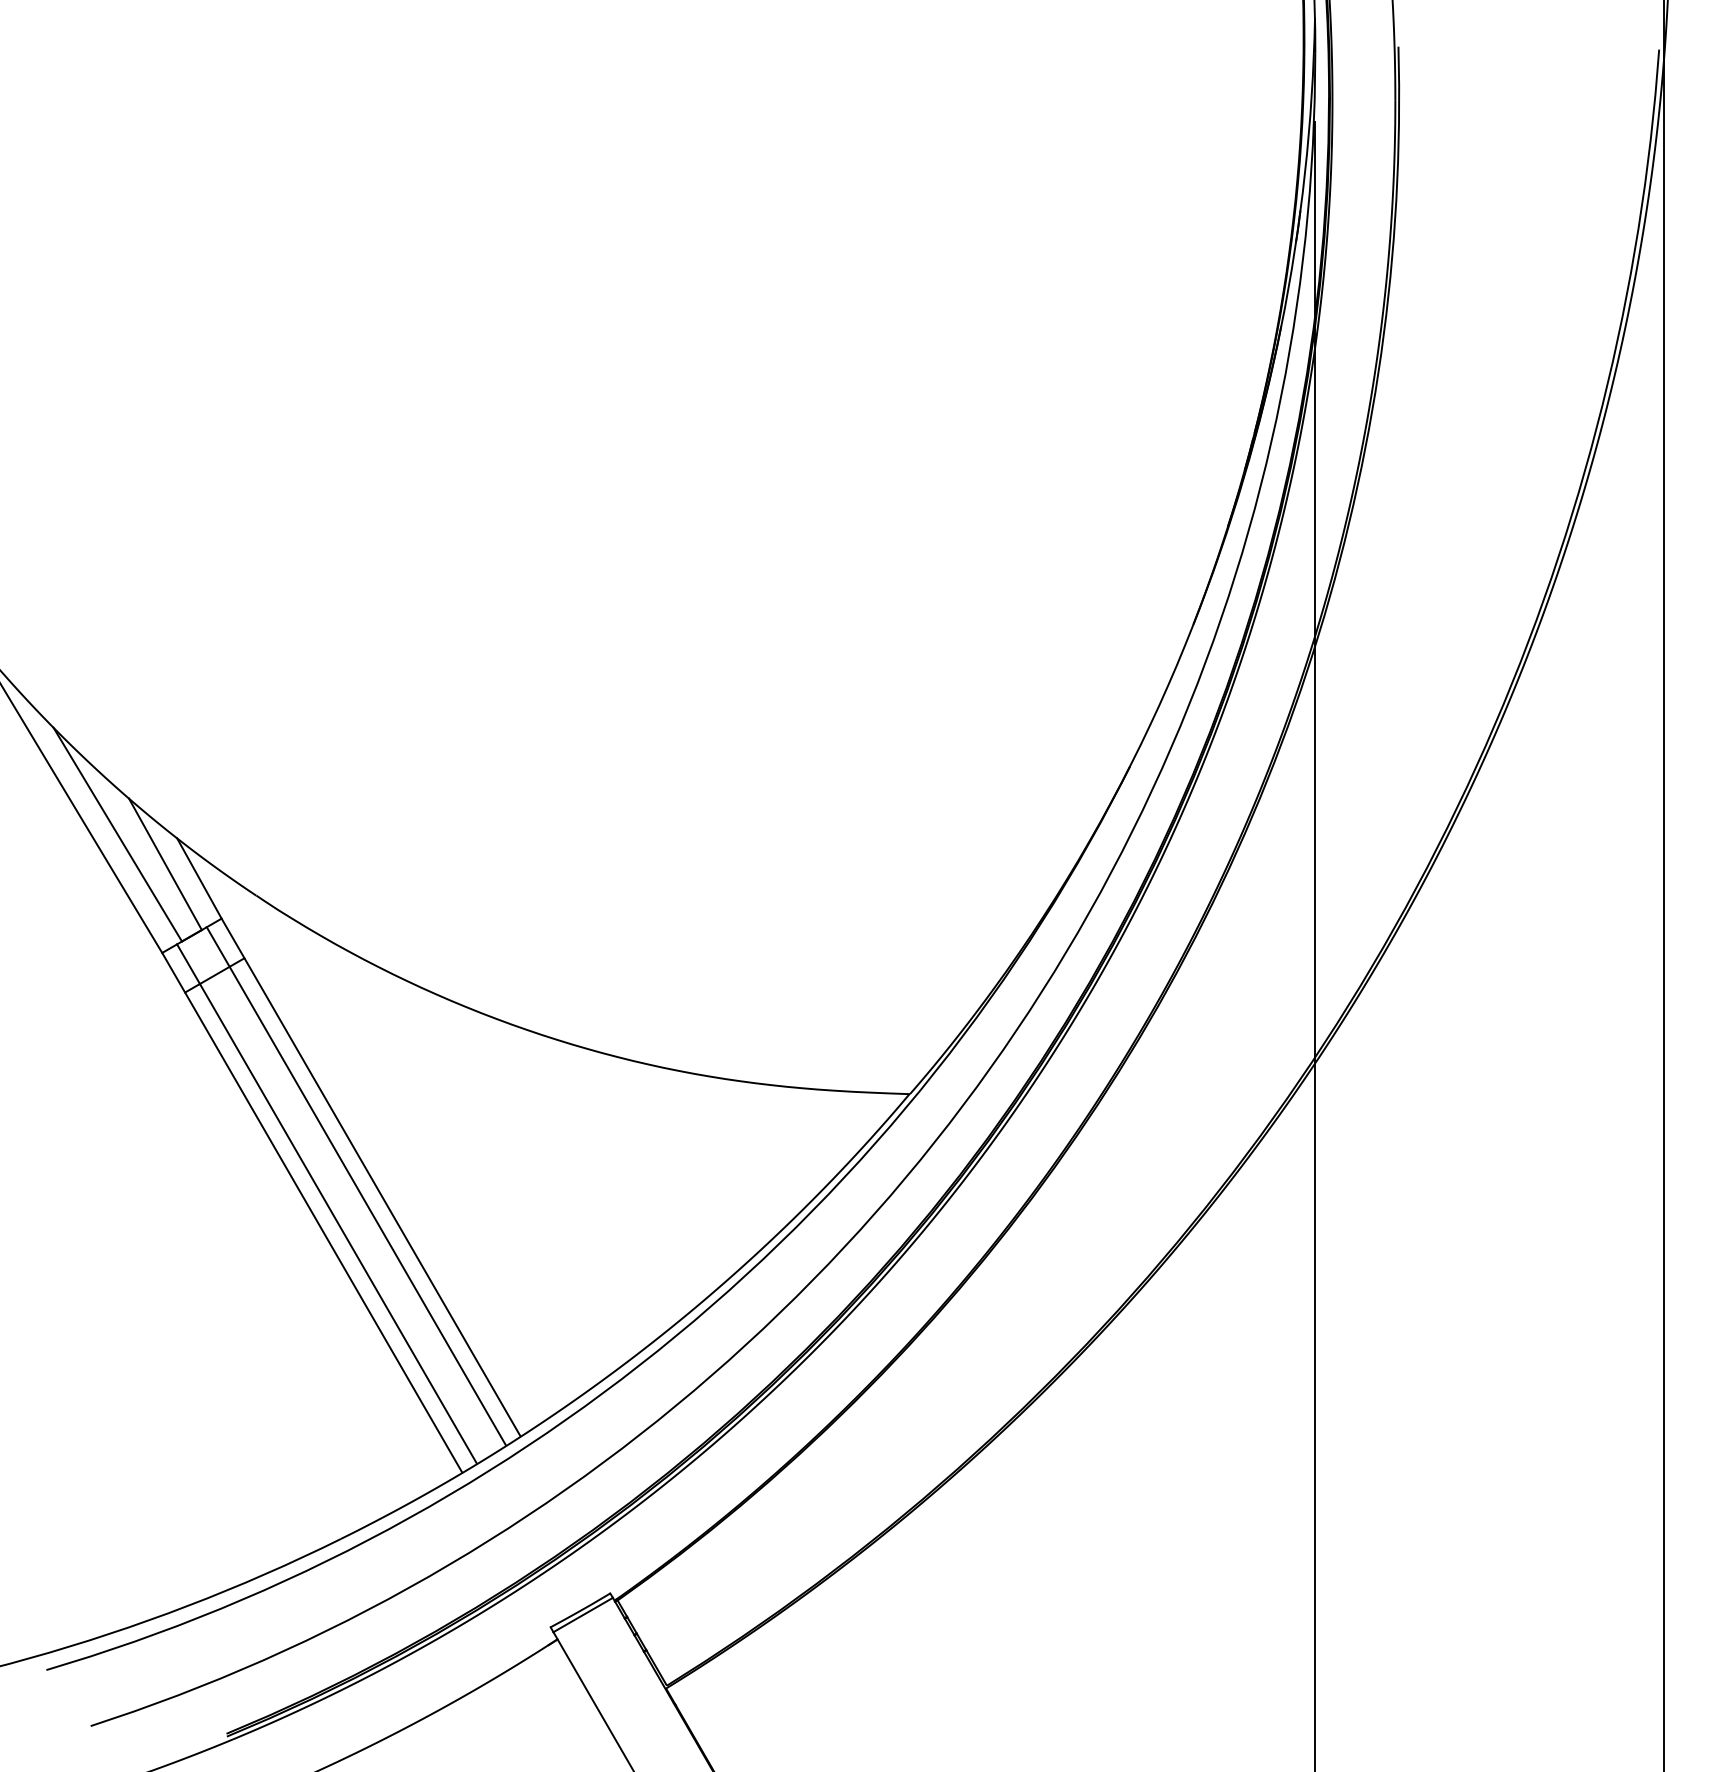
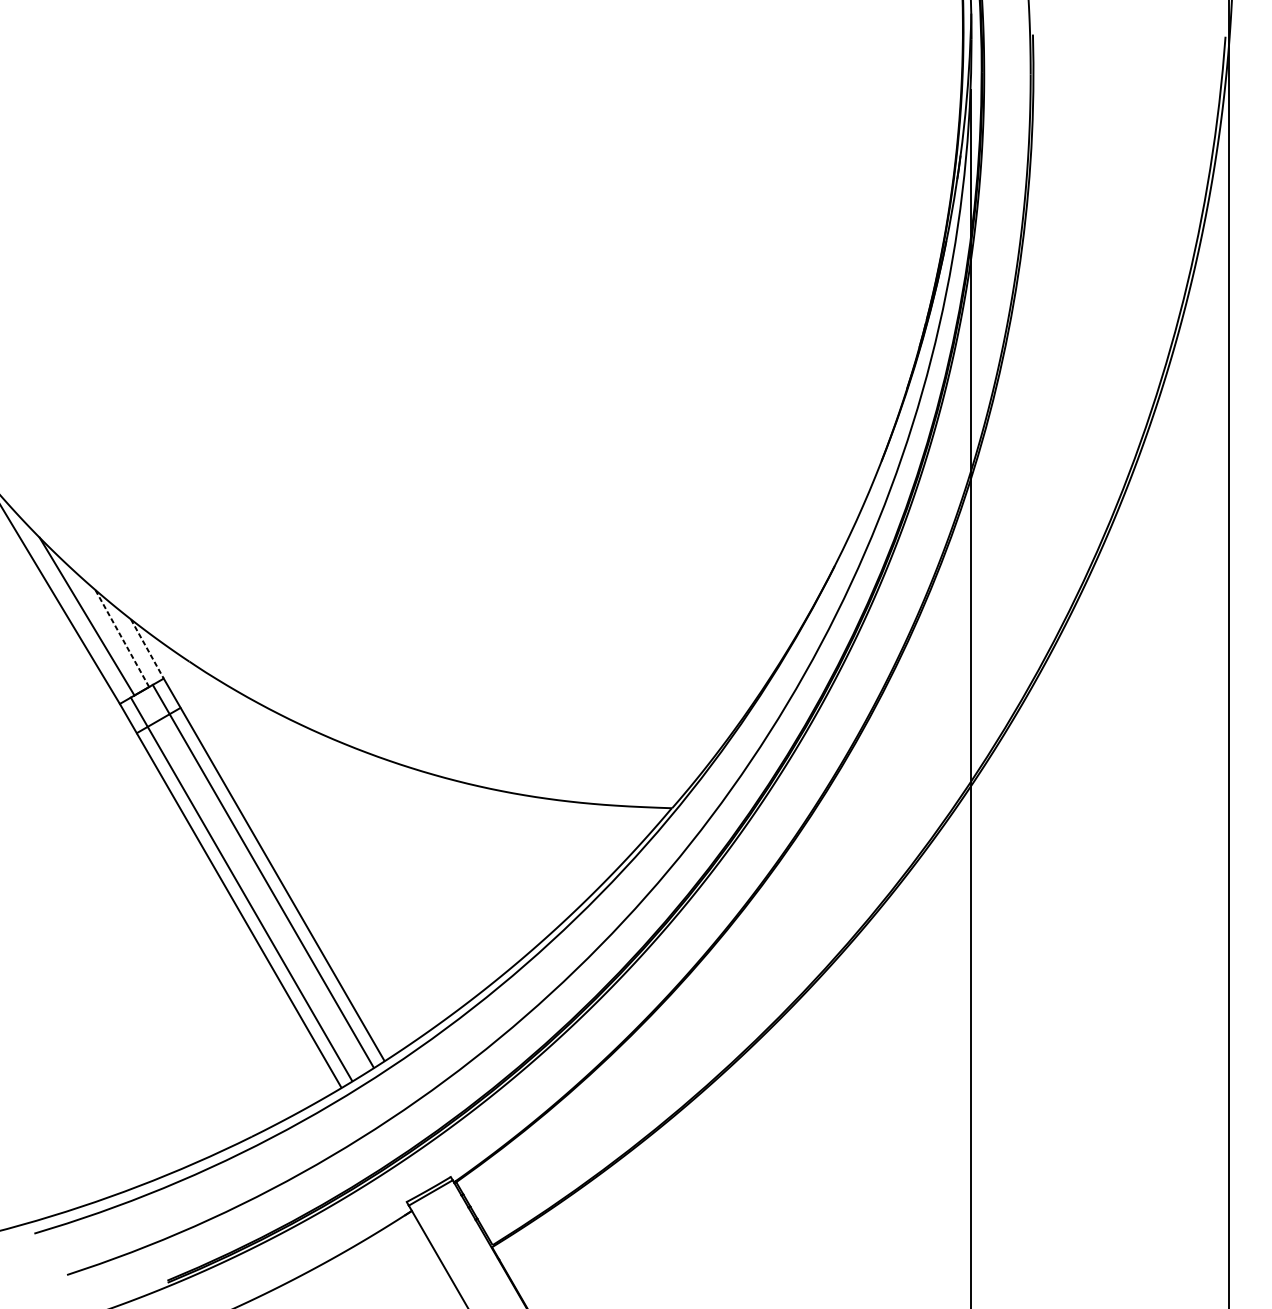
line: (165, 863) -> (122, 637), solid -> dashed
line: (199, 878) -> (147, 648), solid -> dashed

